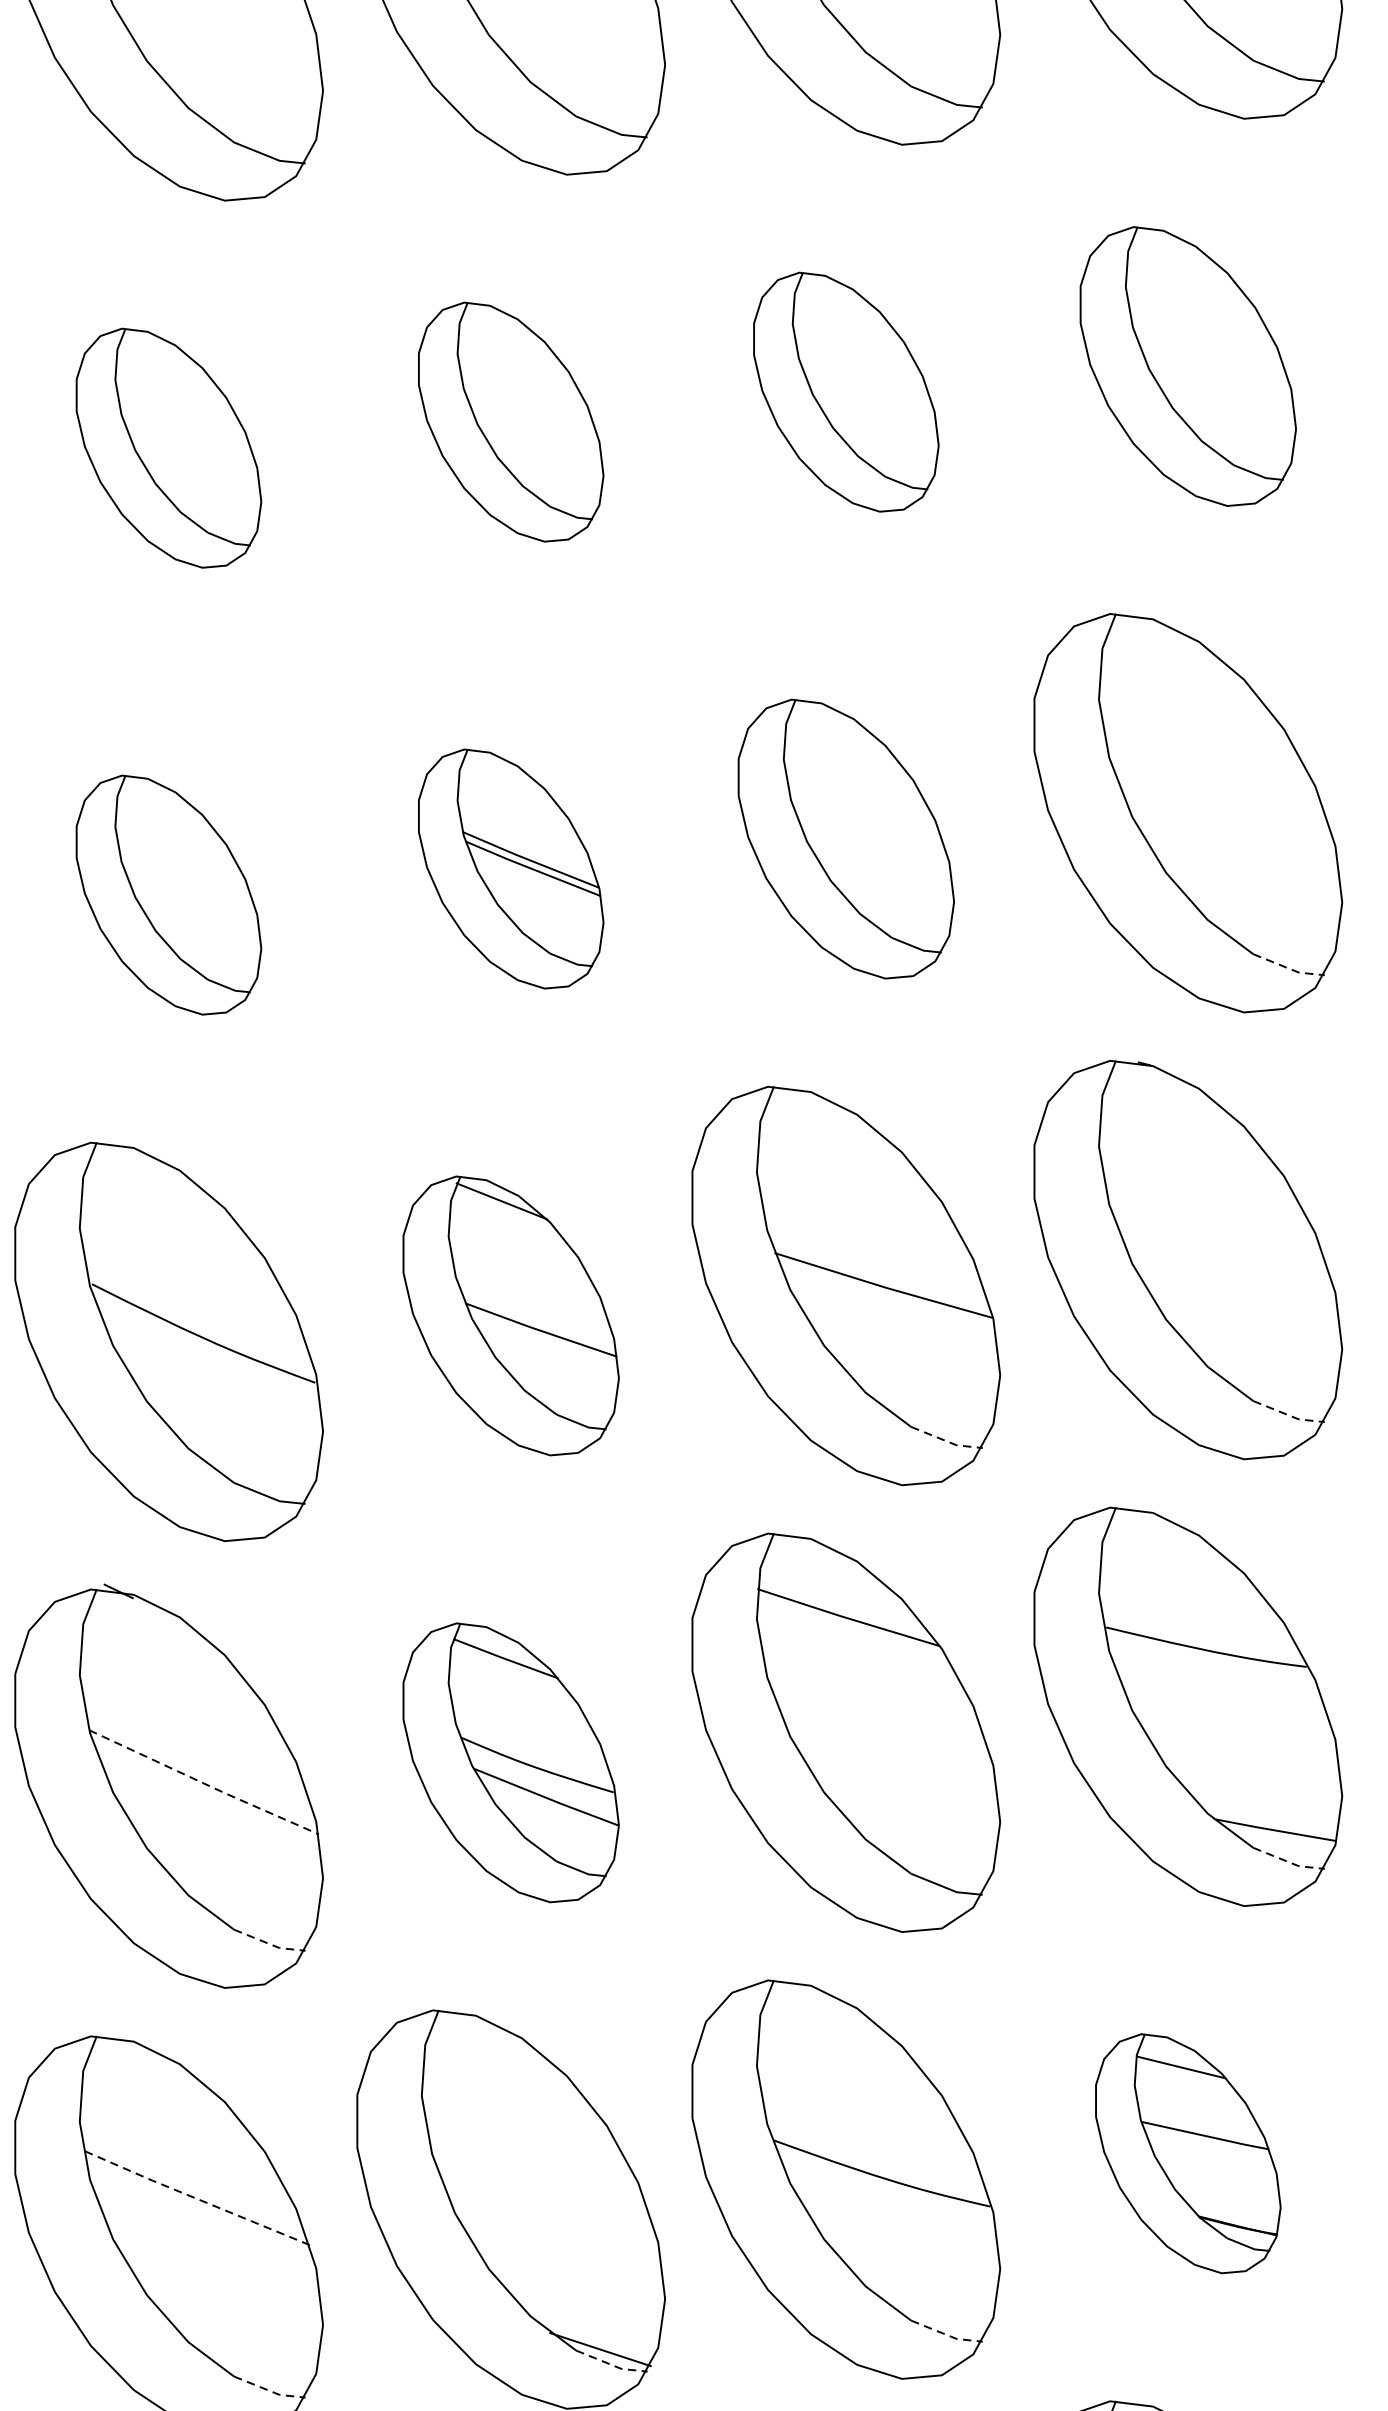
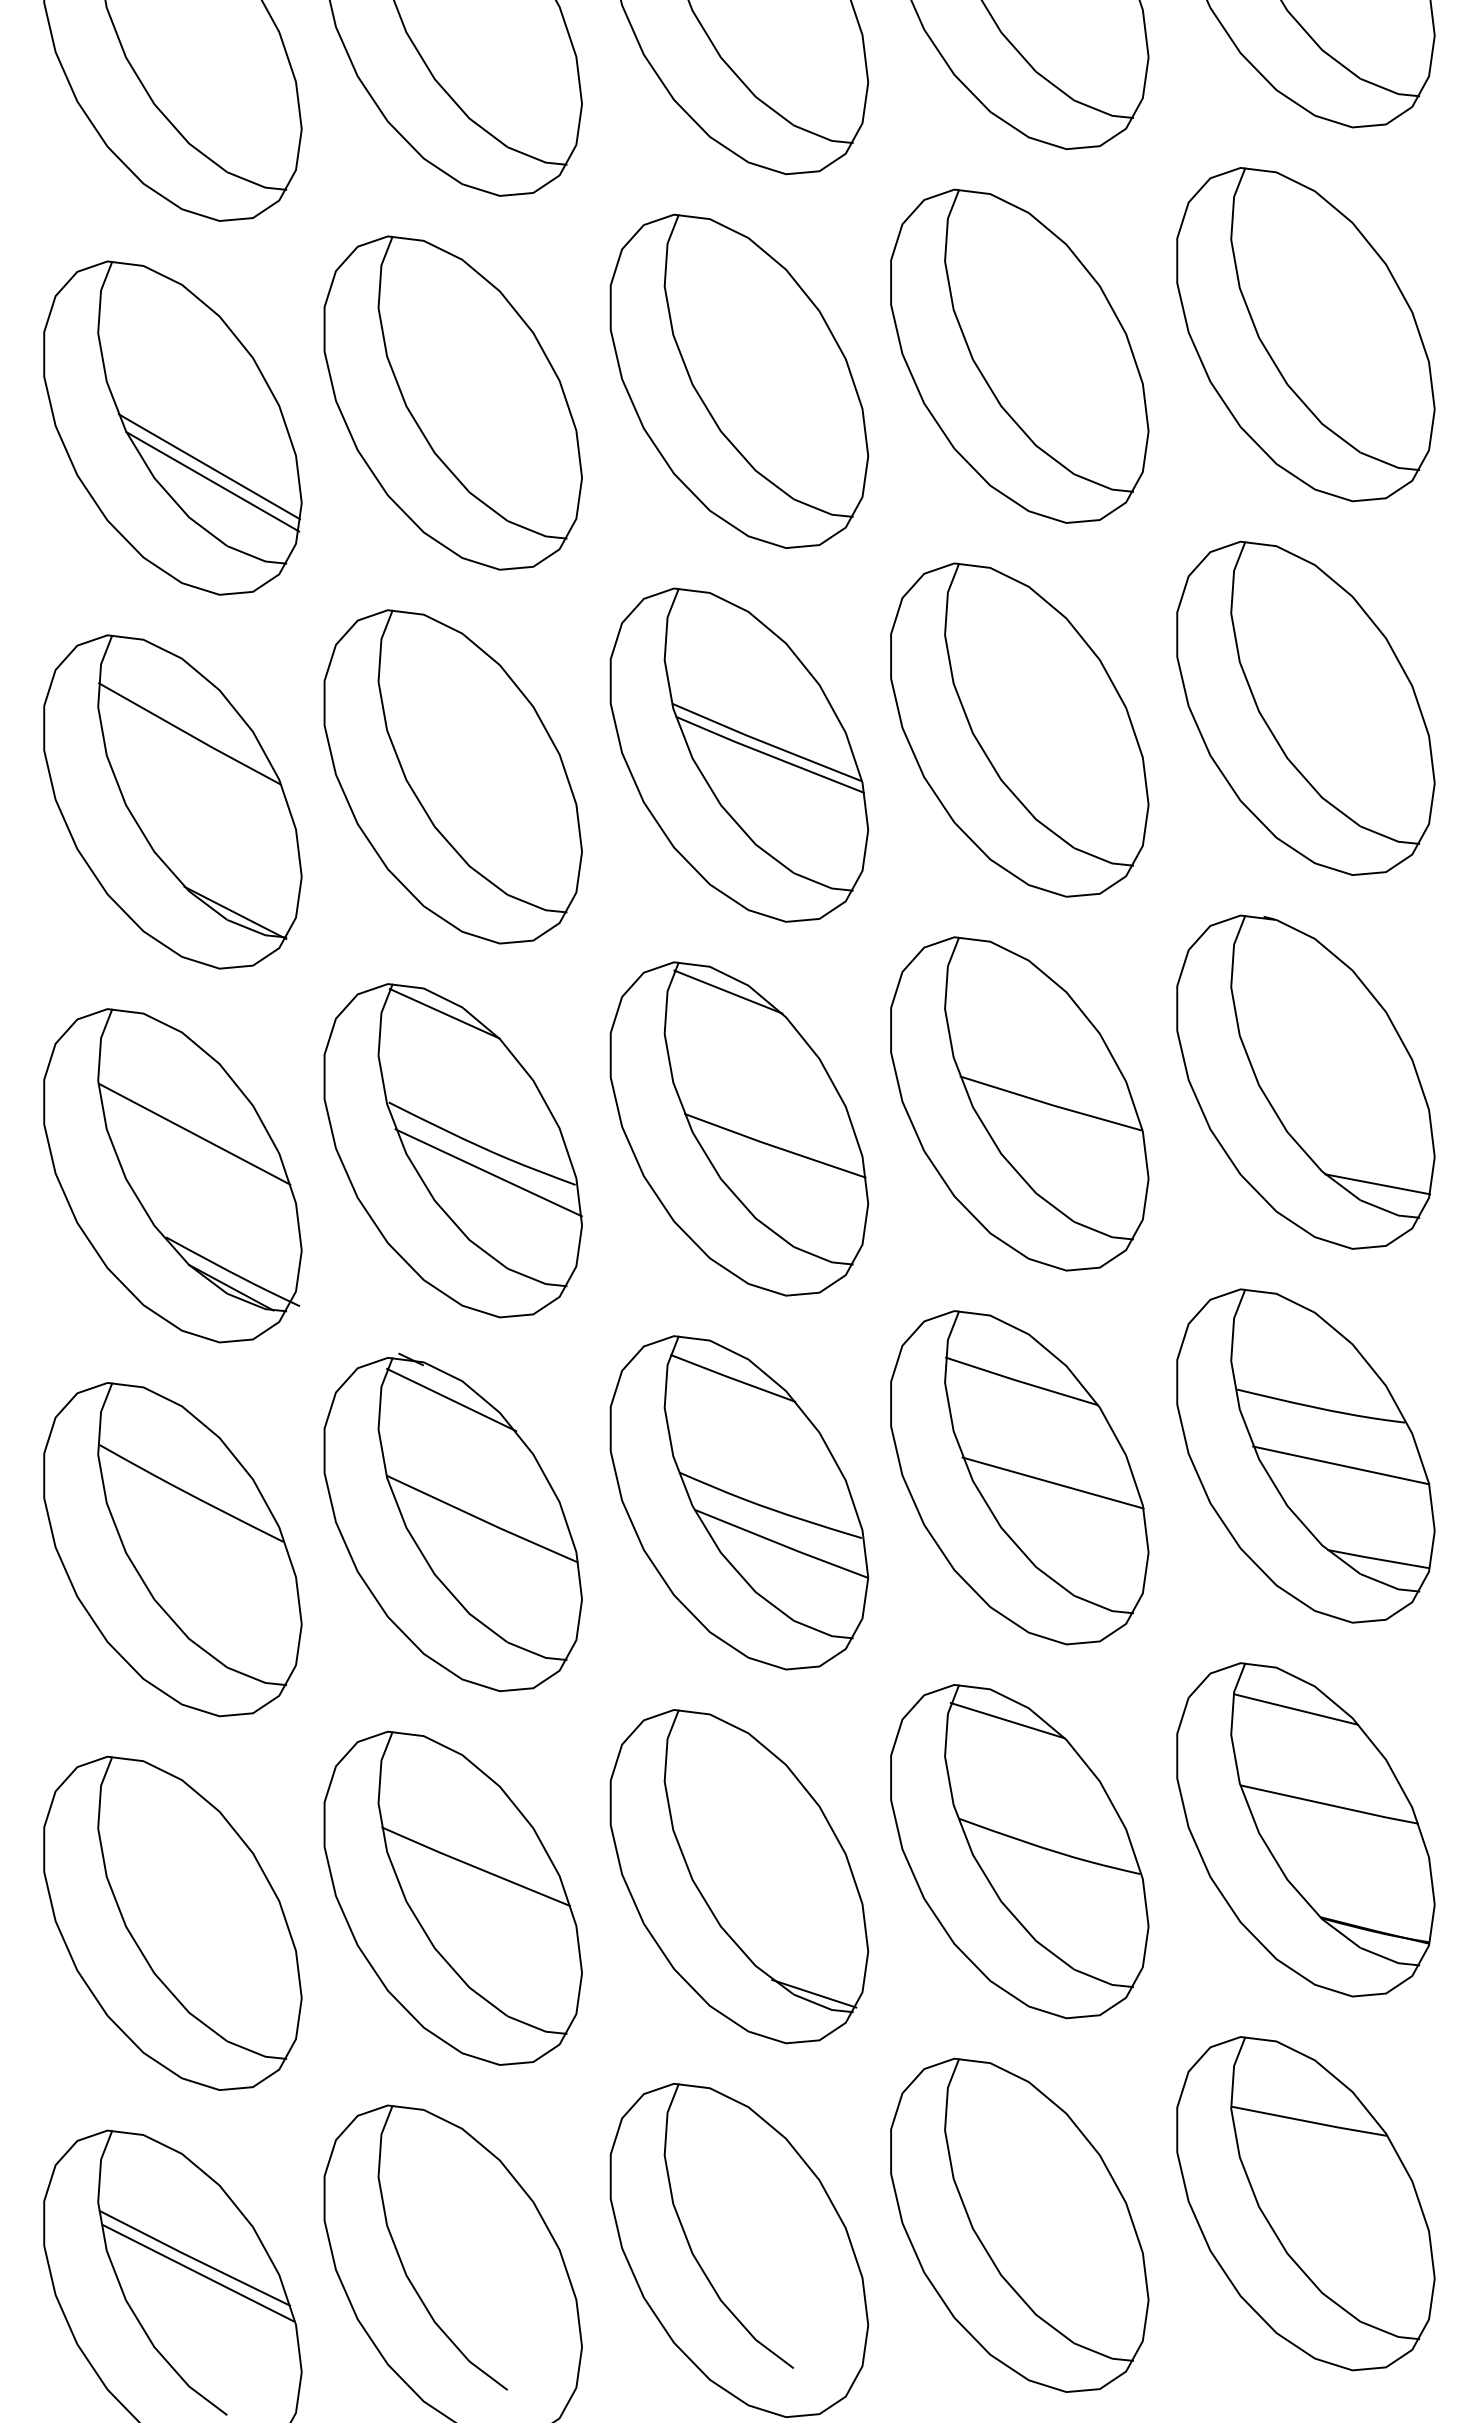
part: (1187, 366) -> (1305, 334), size x1.43
part: (845, 391) -> (1019, 355), size x1.67
part: (511, 421) -> (739, 380), size x1.67
part: (168, 447) -> (452, 402), size x1.67
part: (845, 838) -> (1019, 729), size x1.43
part: (511, 868) -> (739, 754), size x1.67
part: (168, 894) -> (452, 776), size x1.67
line: (1289, 968) -> (1390, 838), dashed -> solid
line: (158, 1177) -> (444, 1013), added
part: (511, 1315) -> (739, 1128), size x1.43
line: (211, 1367) -> (488, 1172), added
line: (1273, 1382) -> (1377, 1184), added
line: (1289, 1415) -> (1390, 1212), dashed -> solid
line: (947, 1440) -> (1104, 1233), dashed -> solid
line: (166, 1639) -> (451, 1399), added
line: (1230, 1718) -> (1341, 1465), added
line: (885, 1738) -> (1052, 1482), added
part: (511, 1762) -> (739, 1502), size x1.43
line: (205, 1783) -> (483, 1520), dashed -> solid
line: (1289, 1862) -> (1390, 1586), dashed -> solid
line: (269, 1944) -> (537, 1654), dashed -> solid
line: (831, 2022) -> (1007, 1720), added
part: (1187, 2153) -> (1305, 1829), size x1.67
line: (195, 2198) -> (475, 1867), dashed -> solid
line: (947, 2334) -> (1104, 1981), dashed -> solid
line: (611, 2364) -> (823, 2006), dashed -> solid
line: (269, 2391) -> (537, 2028), dashed -> solid

